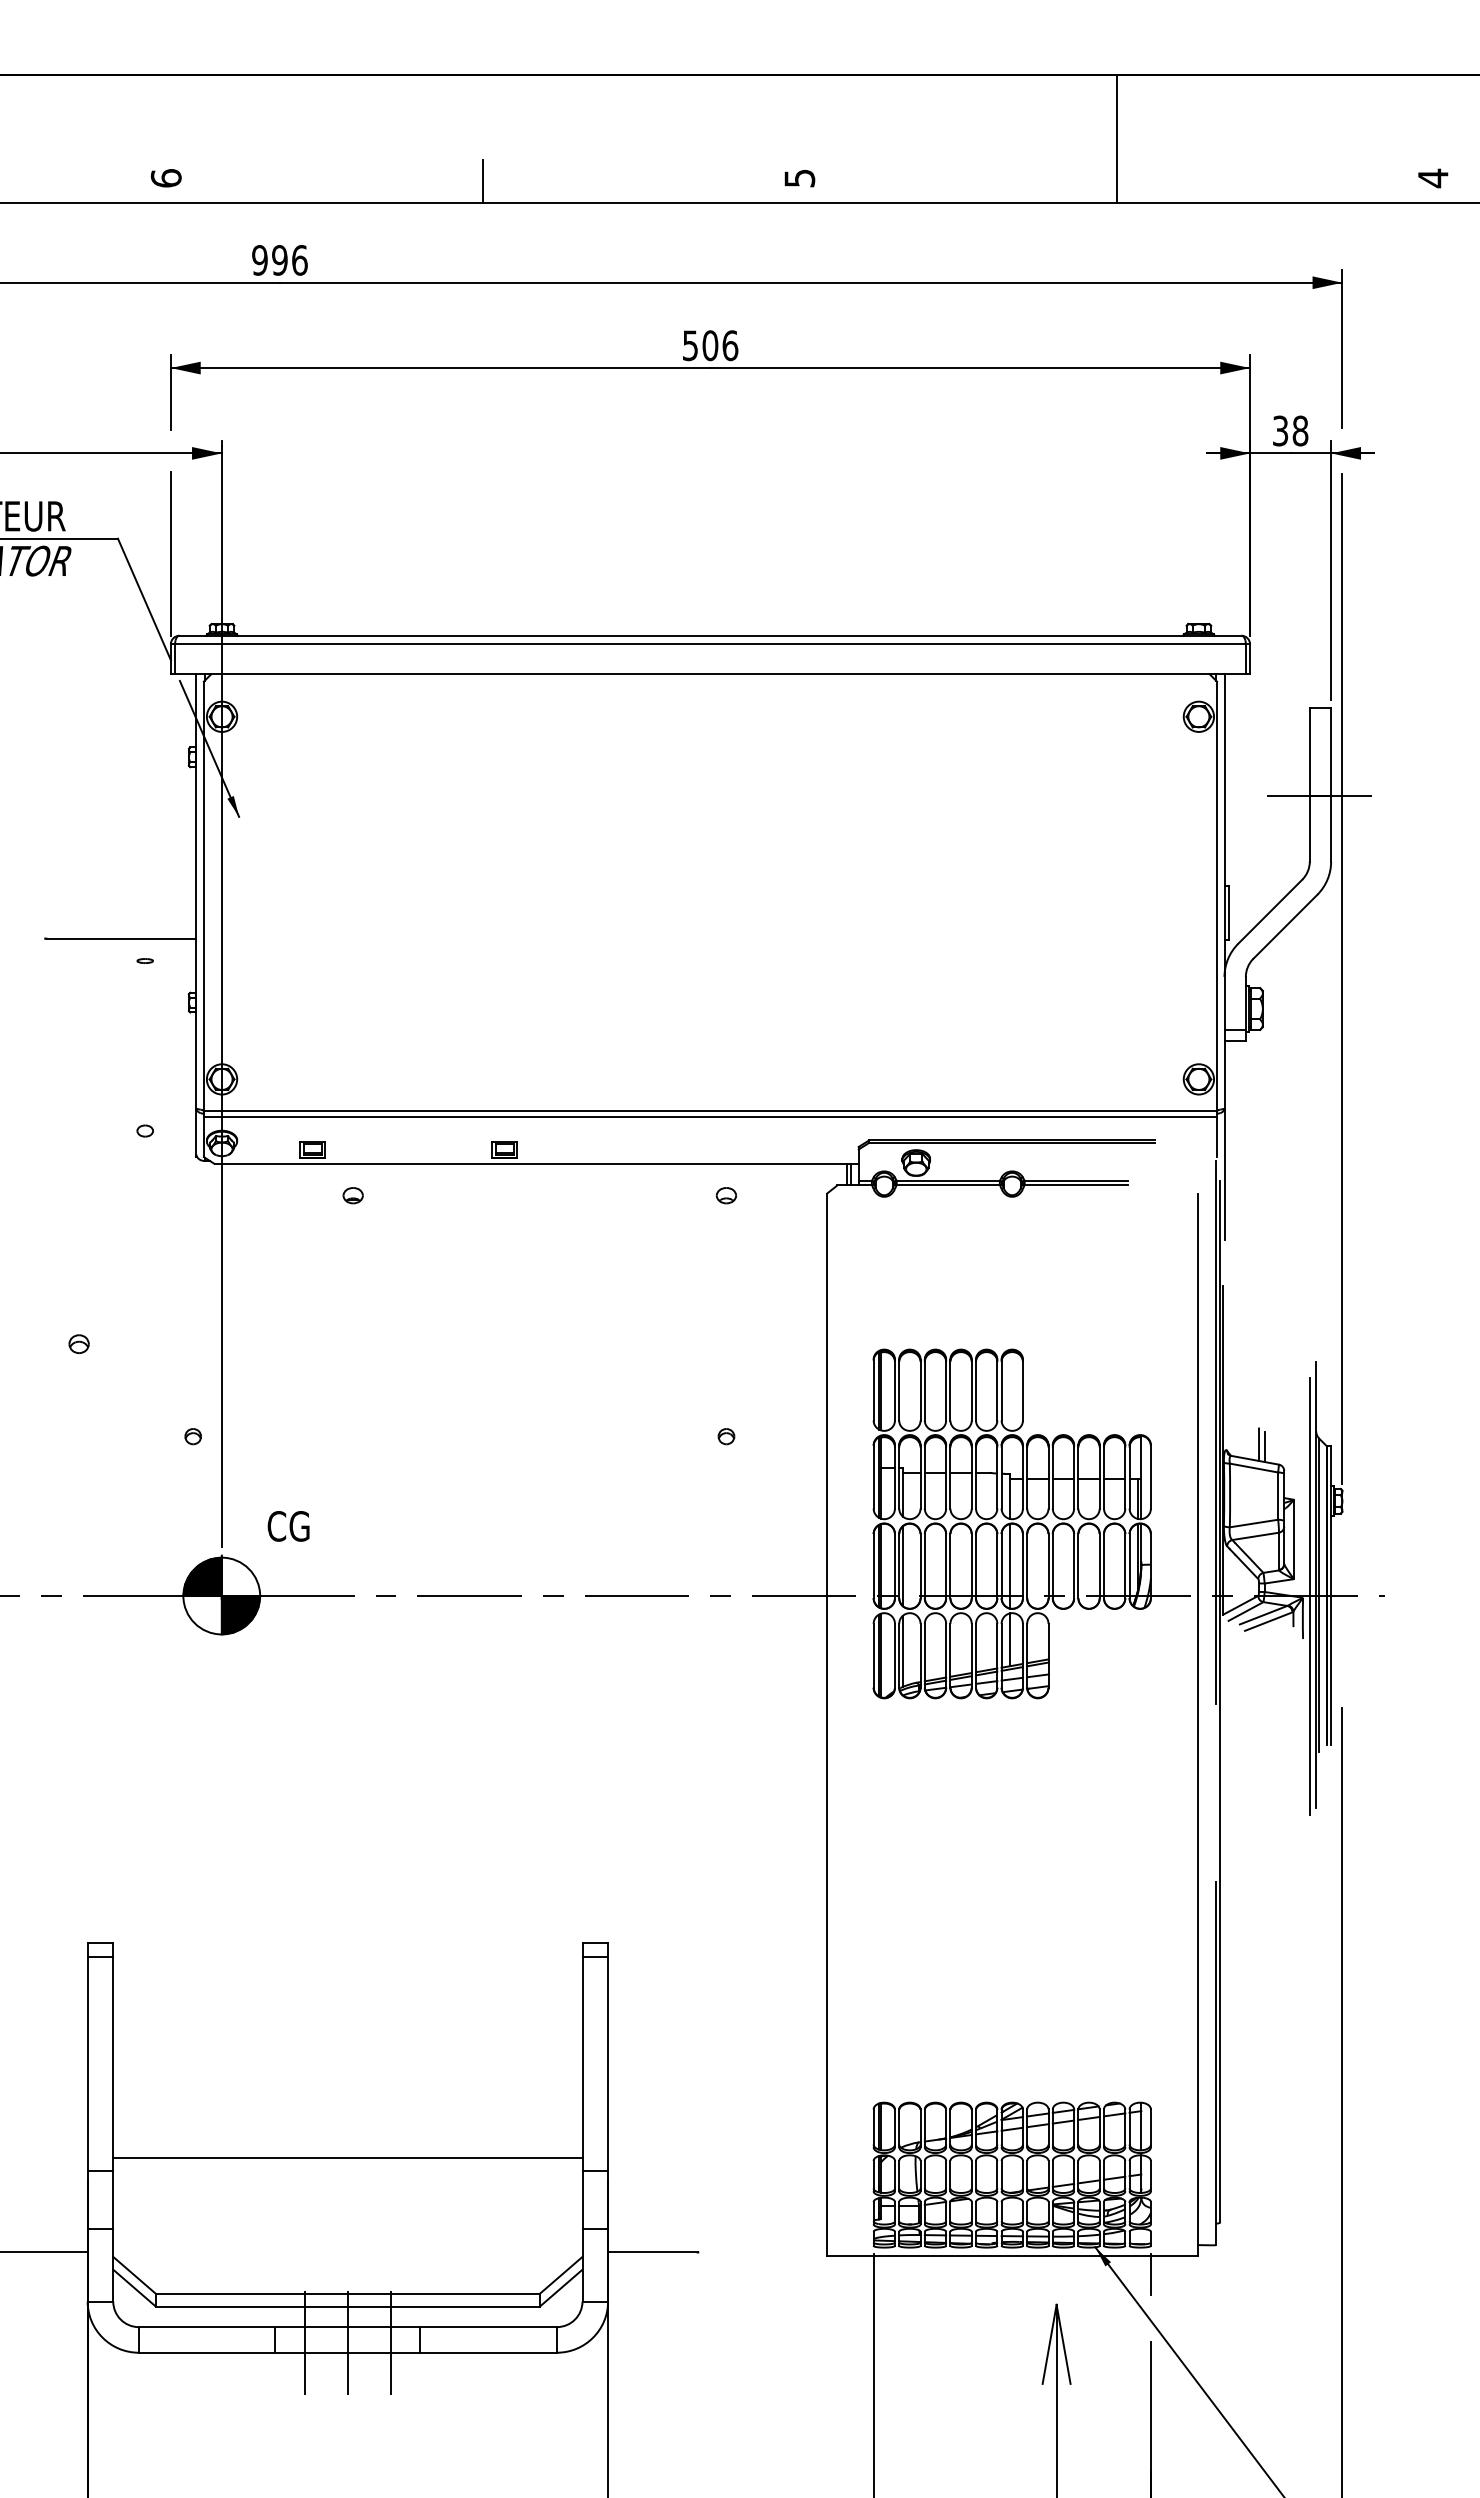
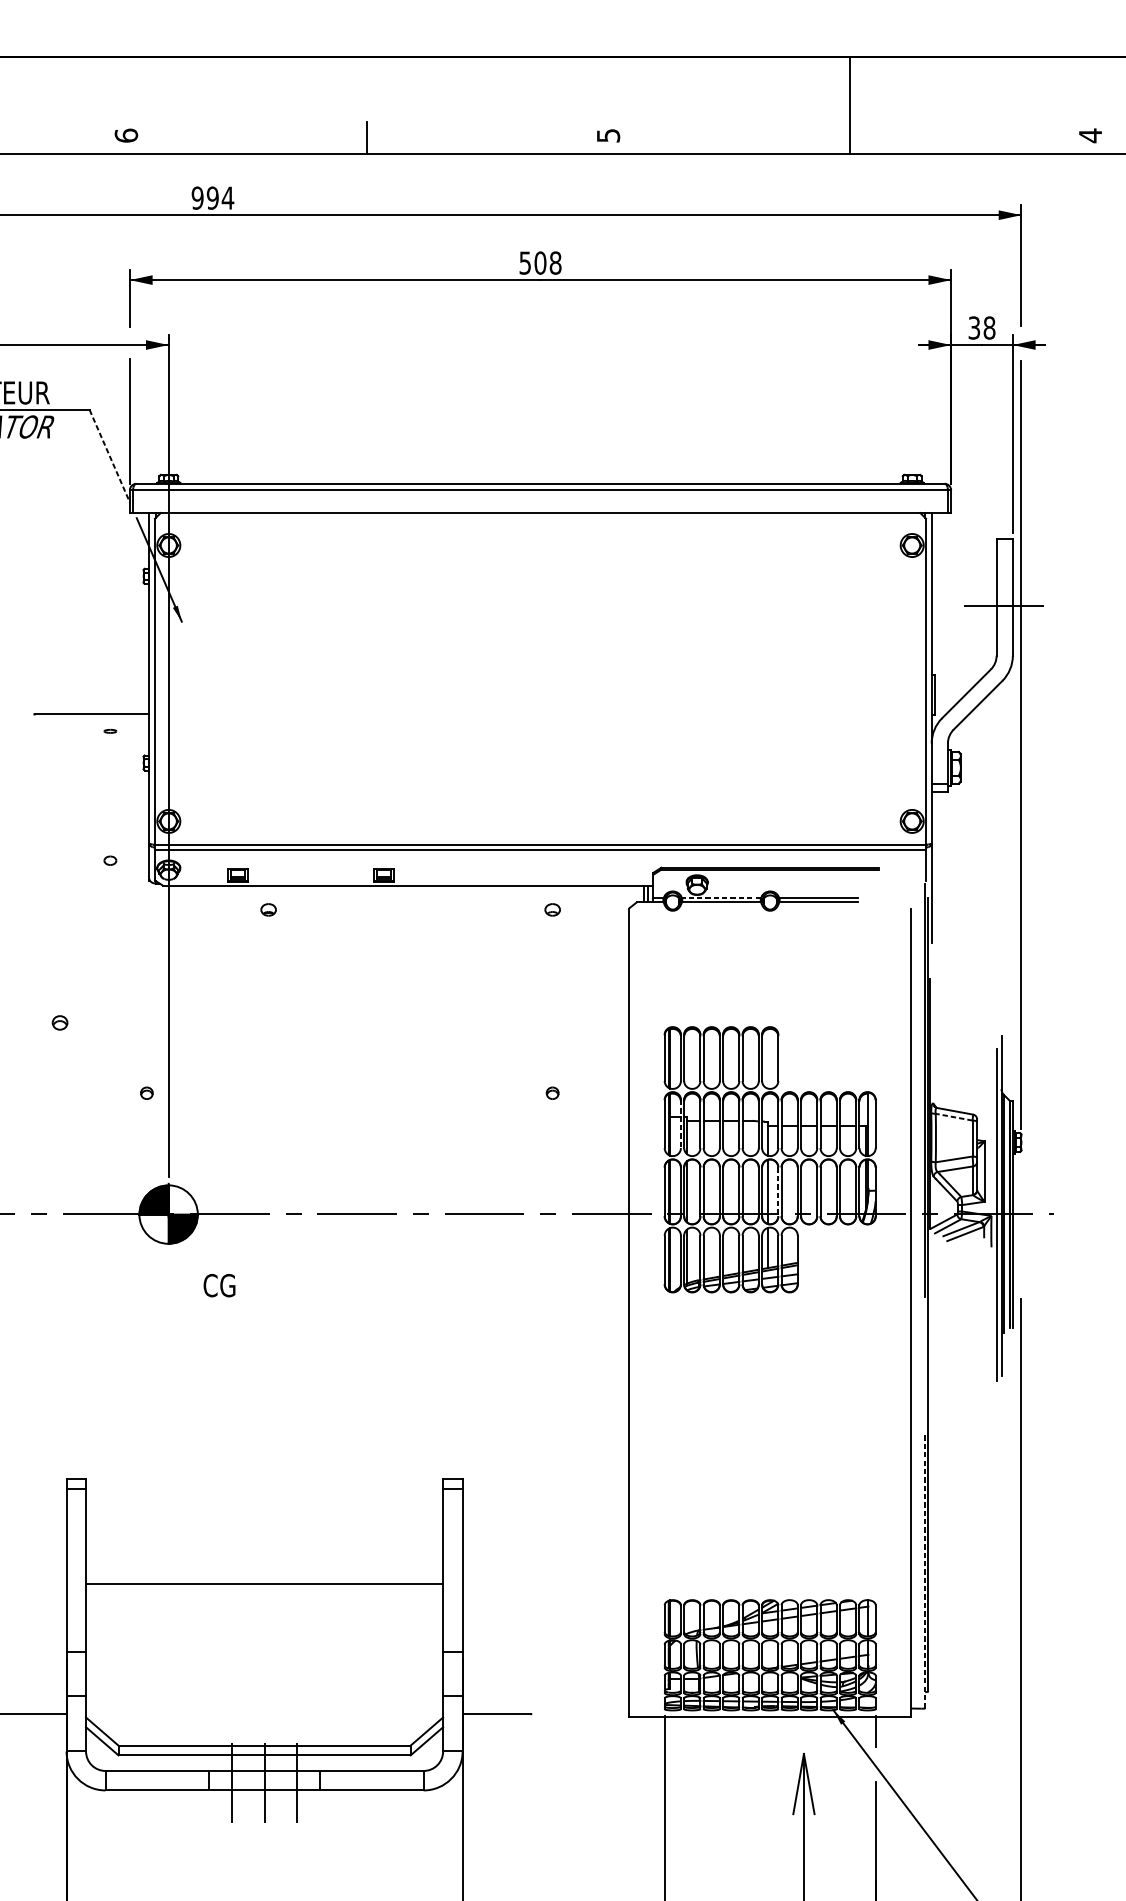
text: (299, 260) -> (227, 198), 996 -> 994
text: (730, 345) -> (555, 262), 506 -> 508
line: (144, 600) -> (109, 456), solid -> dashed
line: (948, 1180) -> (721, 898), solid -> dashed
line: (1259, 1444) -> (958, 1099), removed
line: (1264, 1447) -> (962, 1101), removed
line: (1254, 1468) -> (954, 1117), solid -> dashed
line: (894, 1477) -> (680, 1124), solid -> dashed
text: (288, 1526) -> (219, 1285), moved
line: (1022, 1566) -> (777, 1192), solid -> dashed
line: (1215, 2063) -> (924, 1570), solid -> dashed
line: (347, 2157) -> (264, 1584), moved

